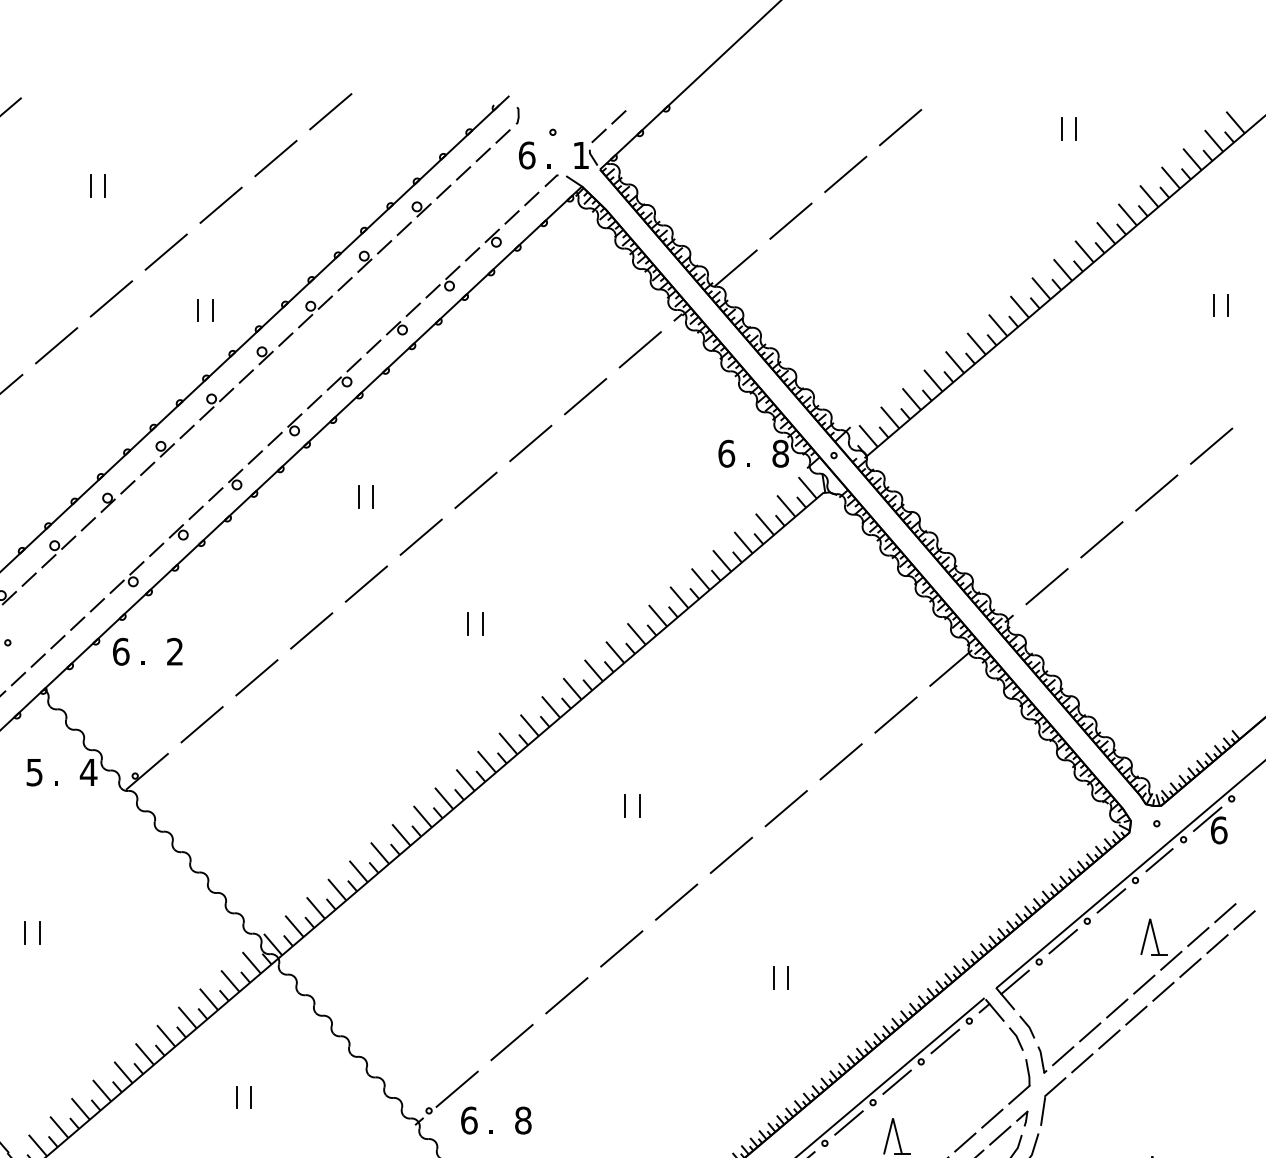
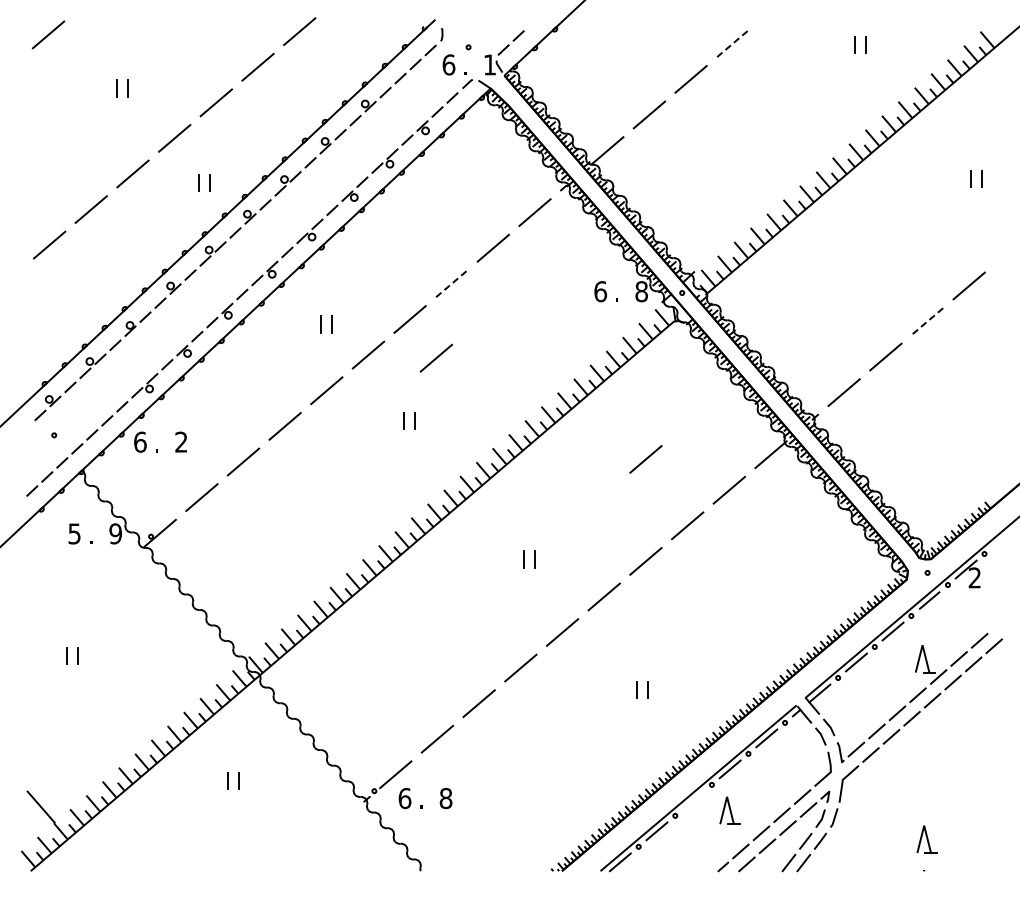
line: (900, 127) -> (732, 43), solid -> dashed
line: (530, 443) -> (451, 283), solid -> dashed
line: (1156, 493) -> (927, 321), solid -> dashed
line: (509, 540) -> (435, 357), added
line: (785, 674) -> (645, 459), added
text: (88, 771) -> (115, 533), 4 -> 9
text: (1218, 829) -> (974, 577), 6 -> 2
line: (848, 1123) -> (693, 800), removed

